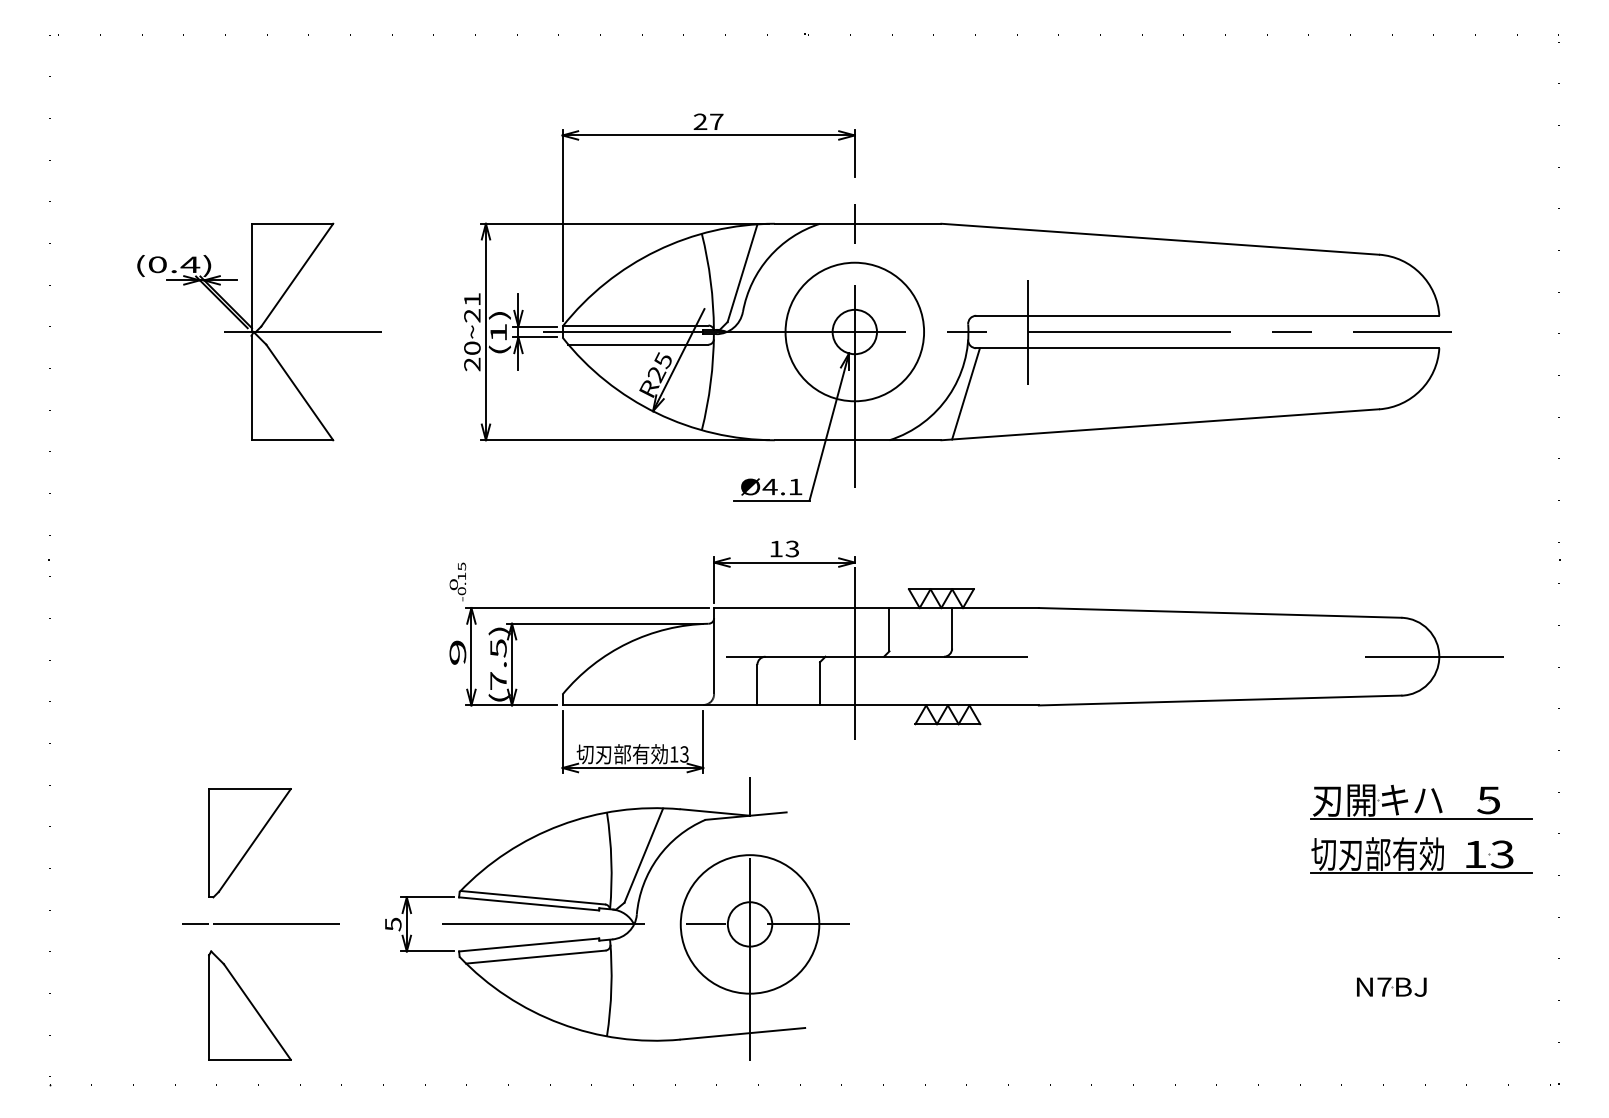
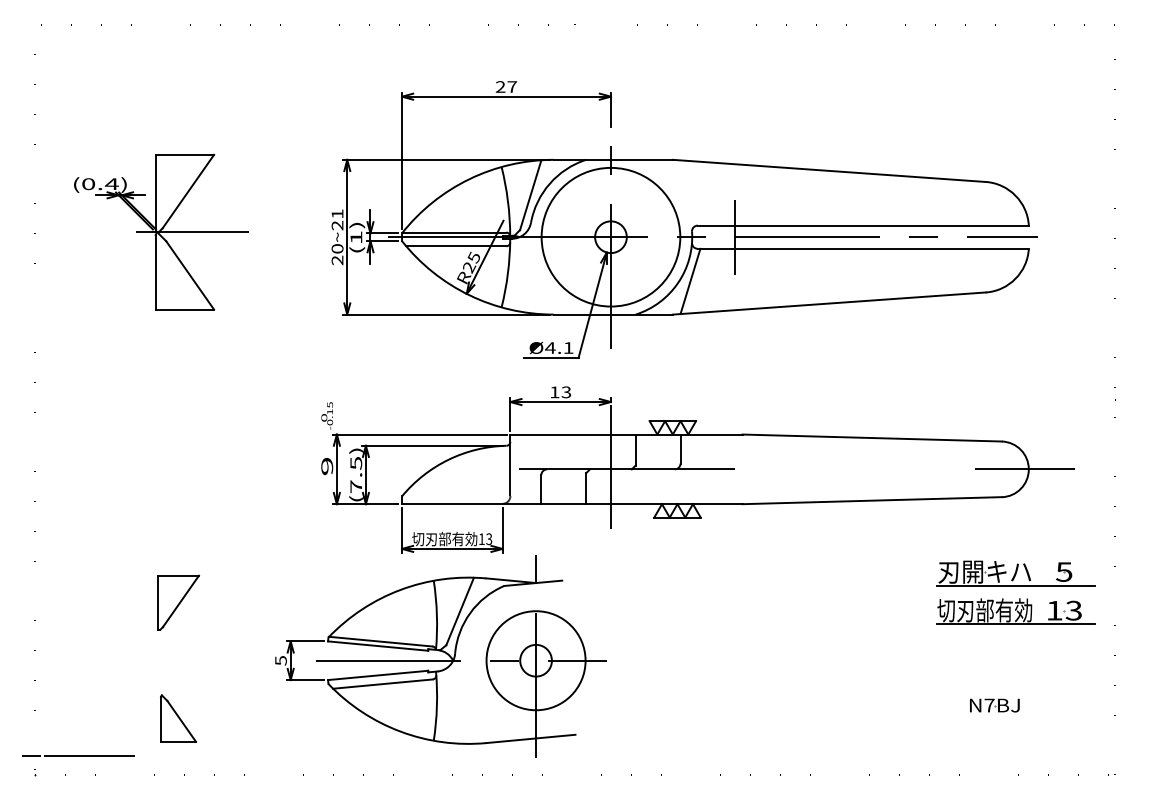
part: (259, 330) -> (161, 231), moved
circle: (854, 330) -> (610, 236), size x1.4
part: (249, 842) -> (178, 602), size x0.7
line: (261, 924) -> (78, 755), moved
part: (249, 1005) -> (178, 718), size x0.6

